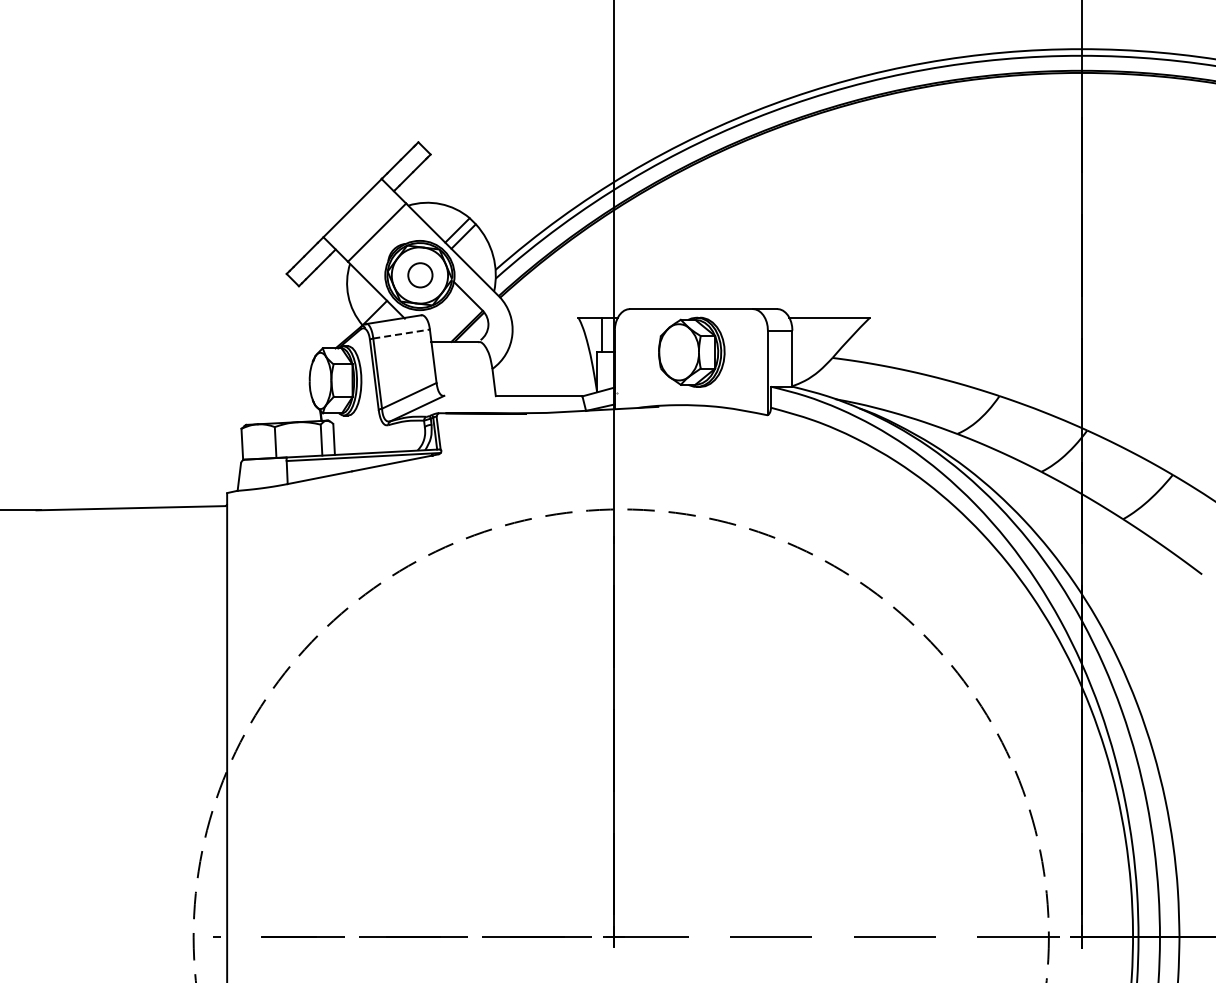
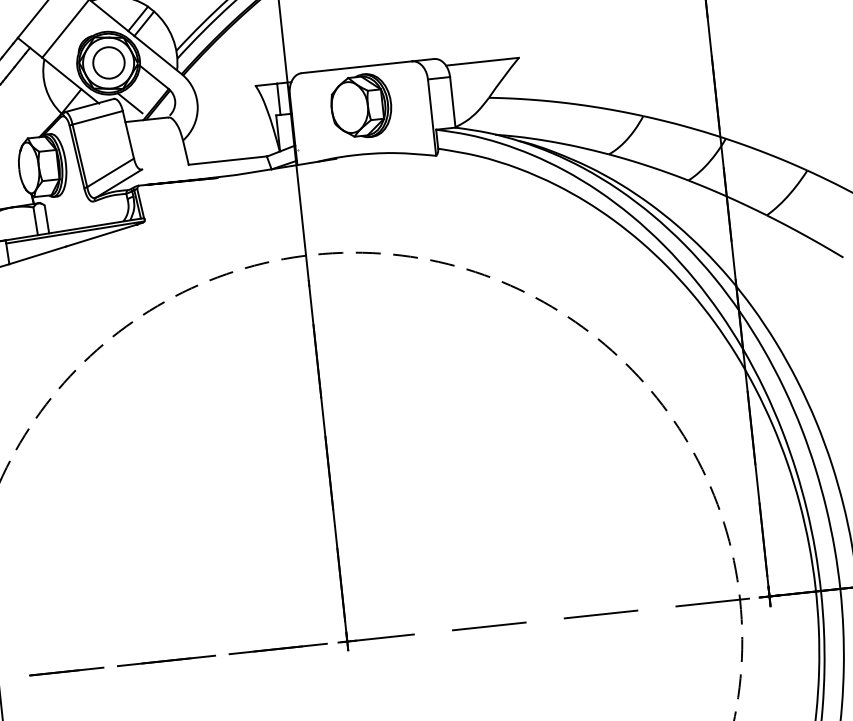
circle: (420, 275) -> (109, 63), size x1.43
line: (438, 321) -> (129, 102), added
line: (401, 334) -> (97, 118), dashed -> solid

